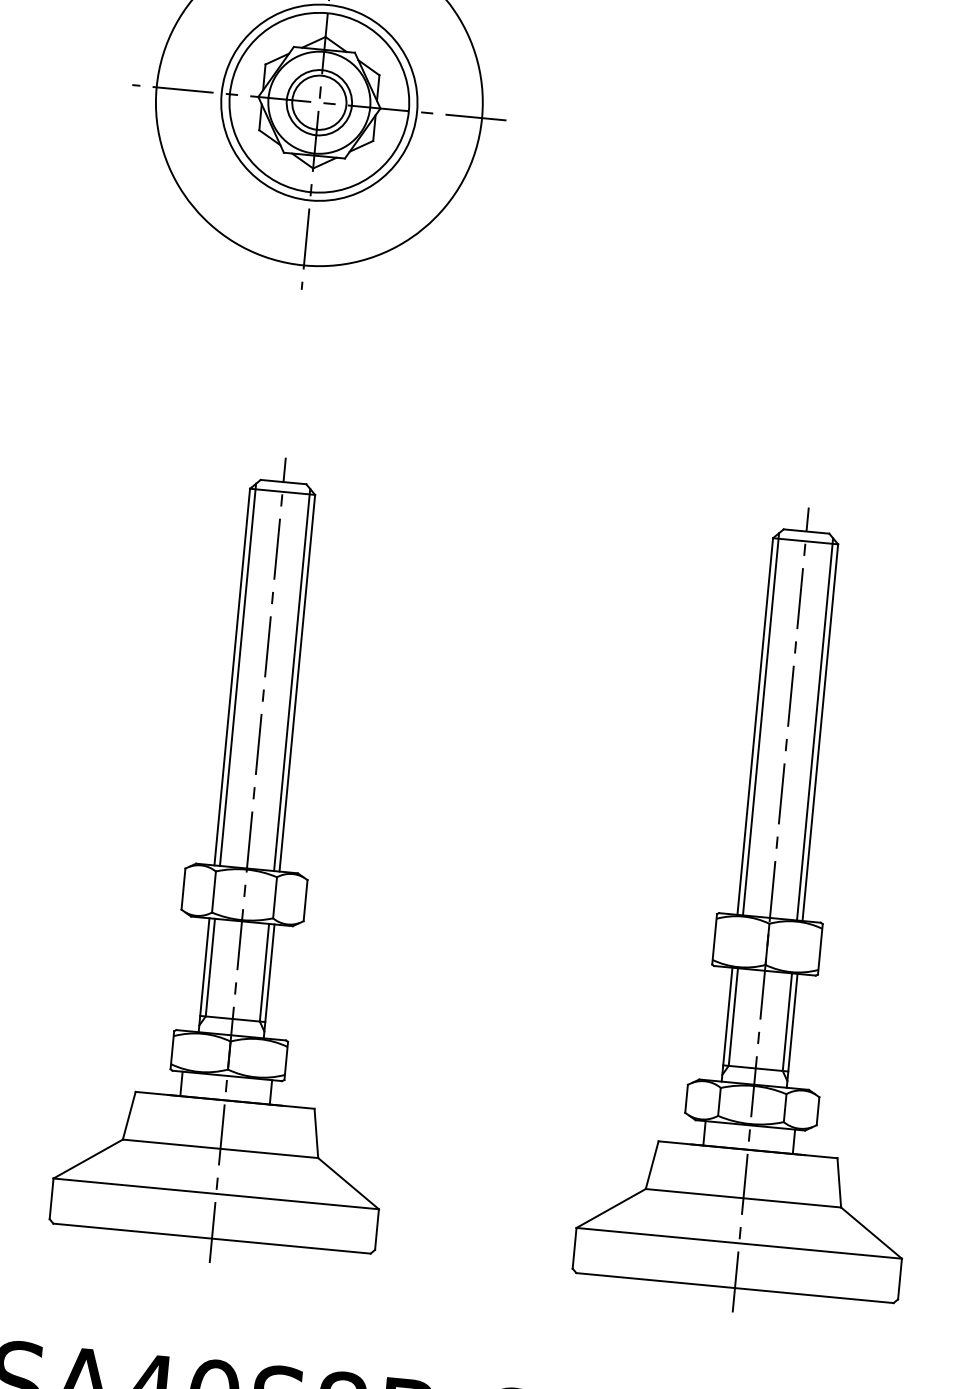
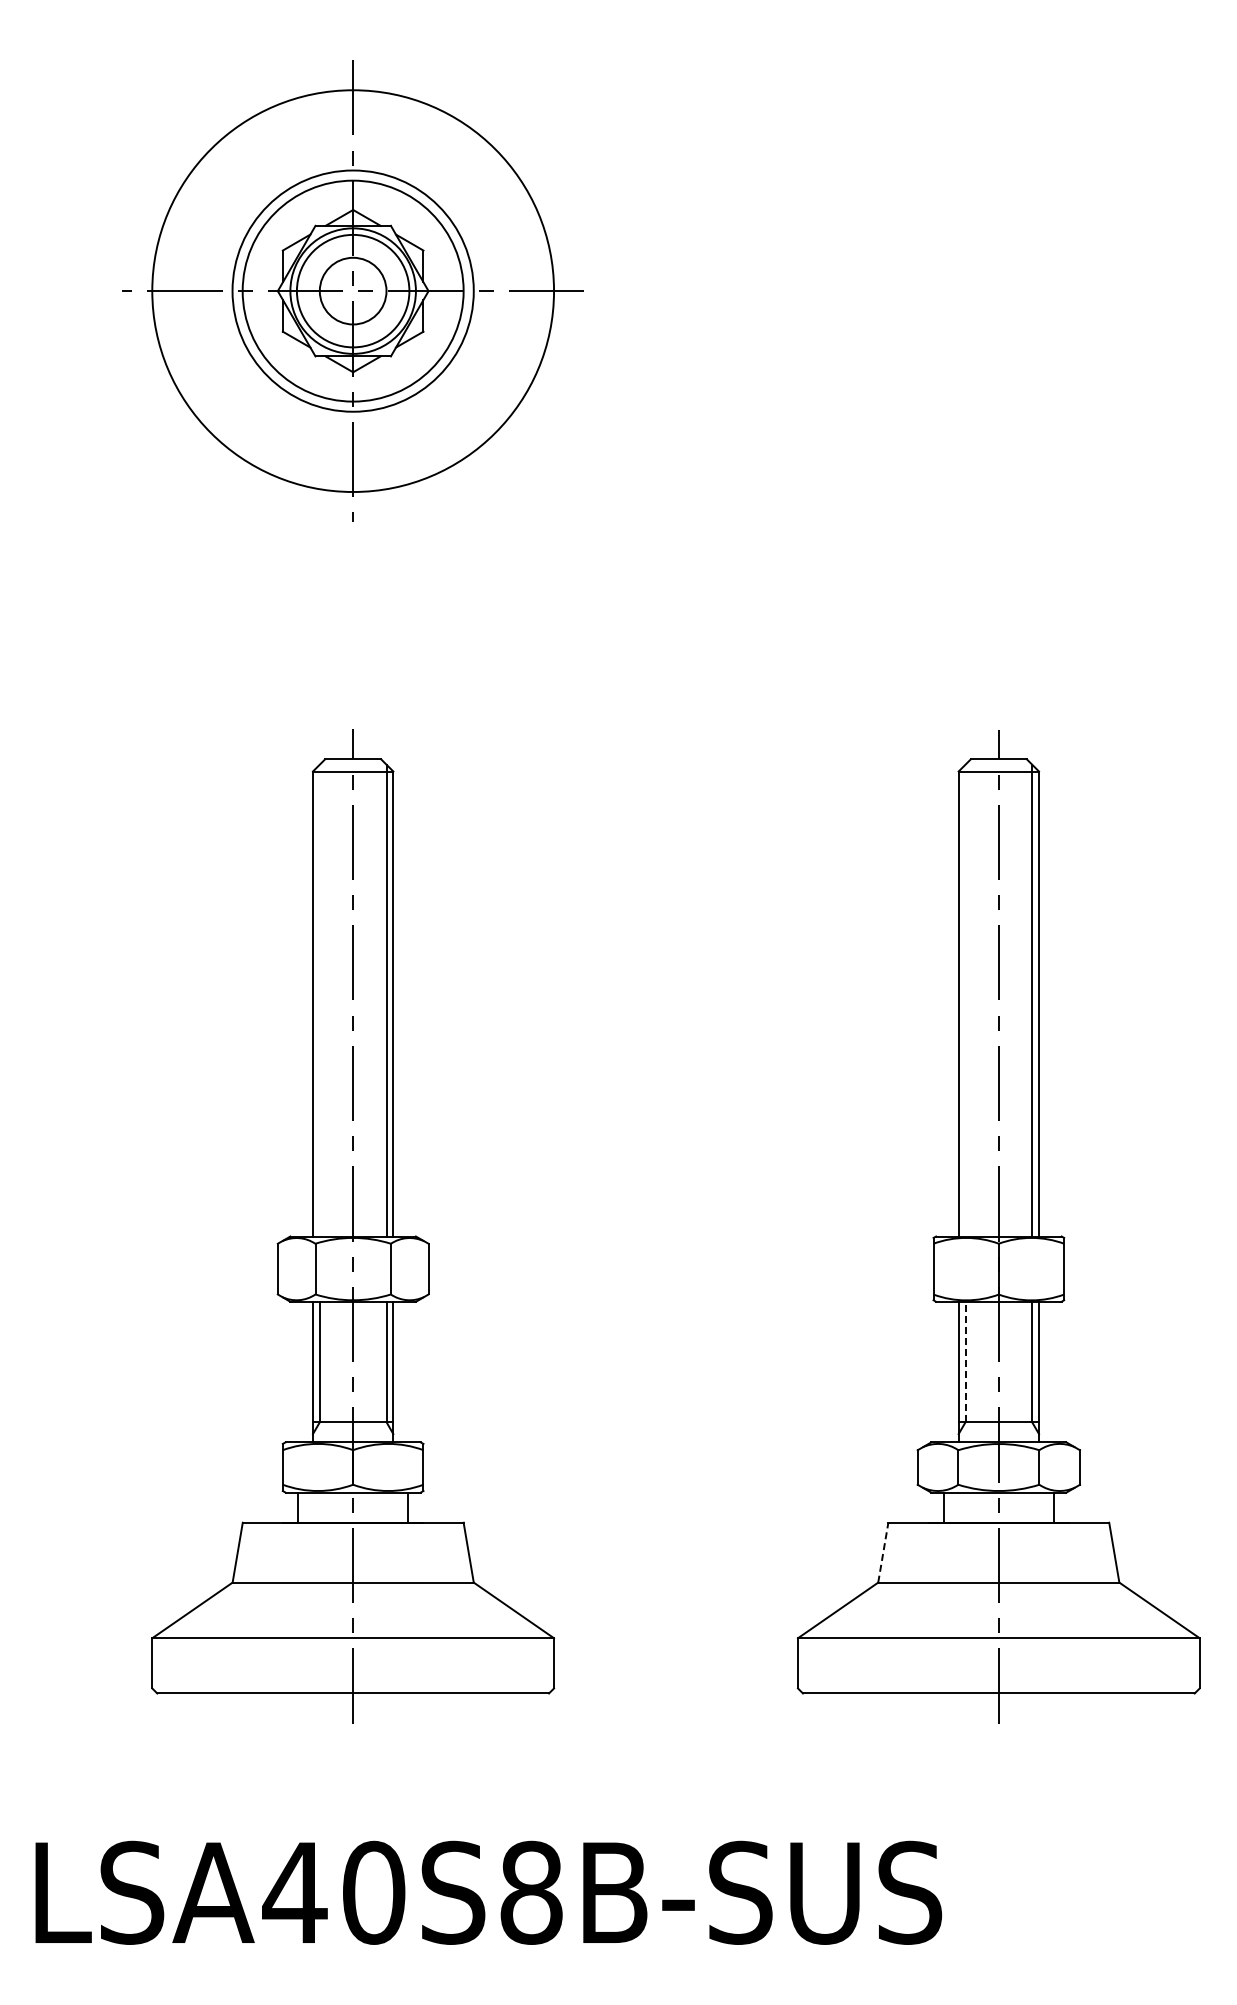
circle: (318, 102) -> (352, 290), size x1.4
line: (237, 674) -> (319, 1000), removed
line: (761, 724) -> (965, 1000), removed
line: (733, 1016) -> (965, 1361), solid -> dashed
line: (652, 1165) -> (883, 1552), solid -> dashed

